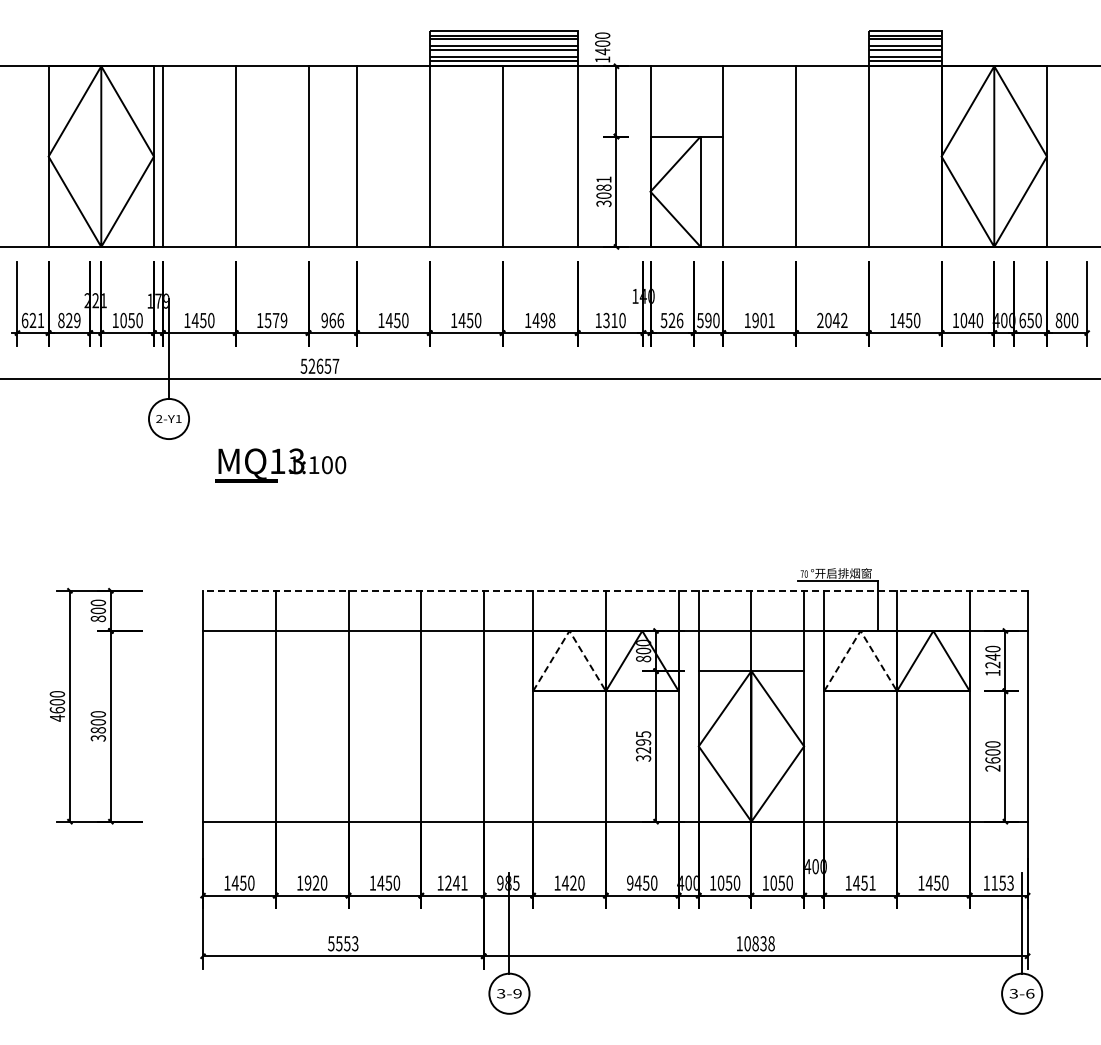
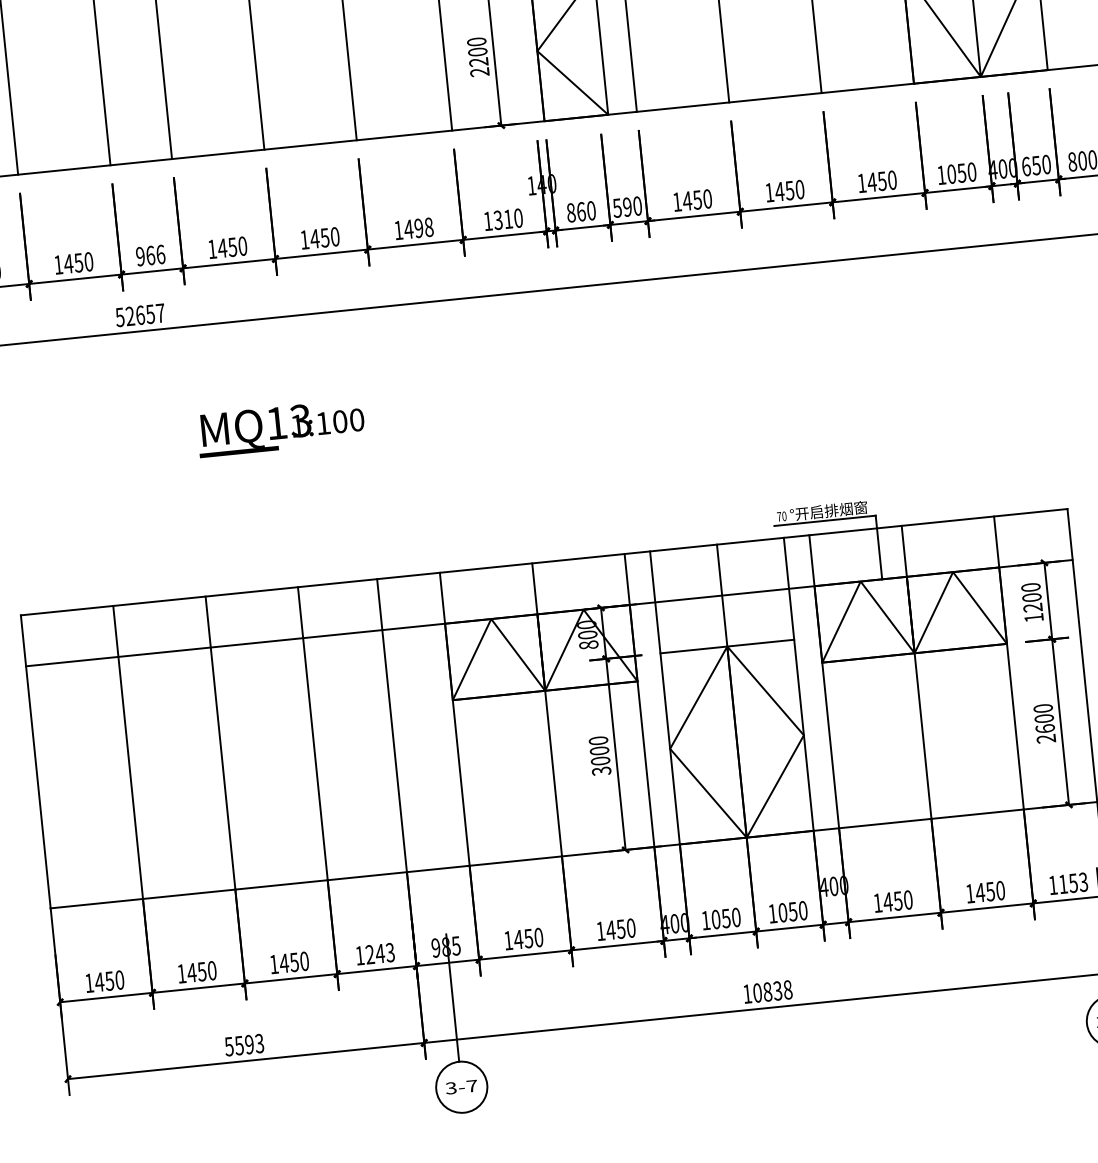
text: (603, 191) -> (477, 56), 3081 -> 2200
text: (275, 320) -> (78, 262), 1579 -> 1450
text: (671, 320) -> (580, 211), 526 -> 860
text: (763, 320) -> (697, 200), 1901 -> 1450
text: (832, 320) -> (784, 191), 2042 -> 1450
text: (971, 320) -> (961, 173), 1040 -> 1050
text: (280, 465) -> (280, 428), moved
line: (614, 590) -> (543, 561), dashed -> solid
line: (569, 630) -> (491, 618), dashed -> solid
line: (860, 630) -> (860, 580), dashed -> solid
text: (992, 656) -> (1031, 596), 1240 -> 1200
text: (643, 742) -> (599, 751), 3295 -> 3000
text: (311, 882) -> (196, 971), 1920 -> 1450
text: (464, 882) -> (390, 951), 1241 -> 1243
text: (573, 882) -> (528, 937), 1420 -> 1450
text: (630, 882) -> (601, 930), 9450 -> 1450
text: (872, 882) -> (908, 899), 1451 -> 1450
text: (347, 943) -> (249, 1044), 5553 -> 5593
text: (517, 993) -> (471, 1085), 3-9 -> 3-7

